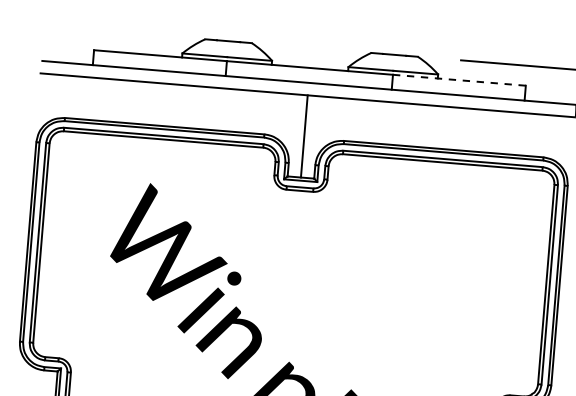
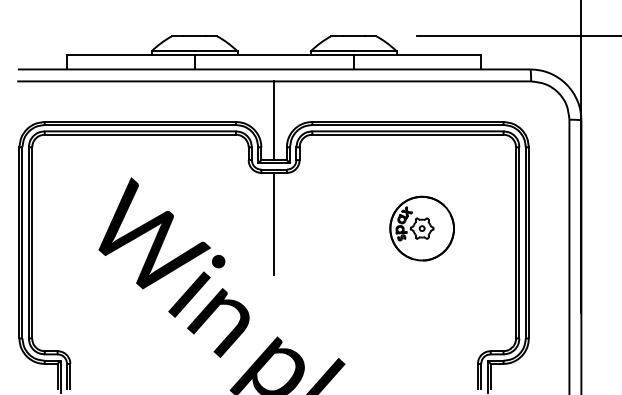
line: (459, 80) -> (417, 55), dashed -> solid
line: (295, 243) -> (274, 223), added
part: (448, 261) -> (421, 228), added

